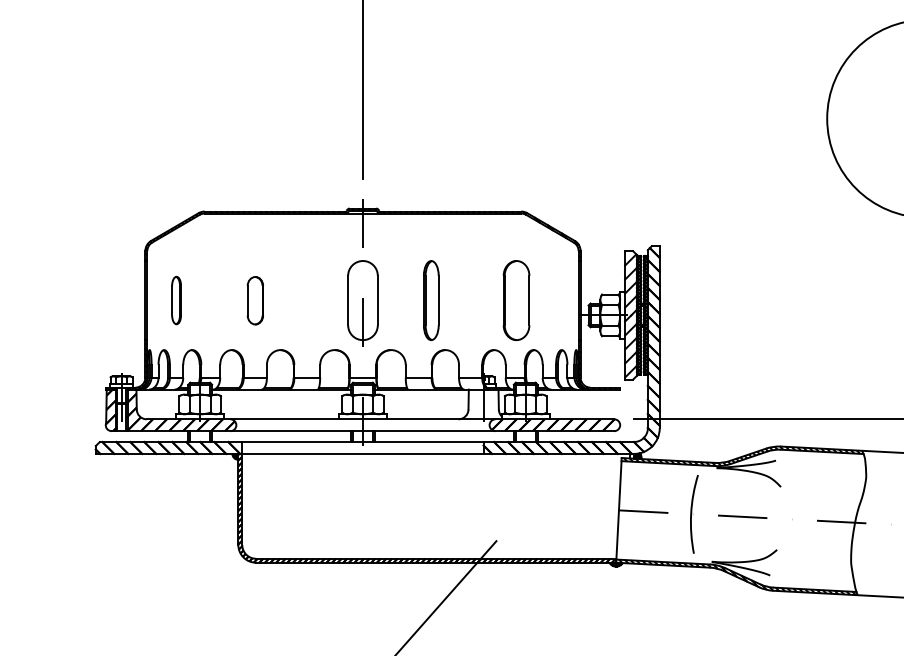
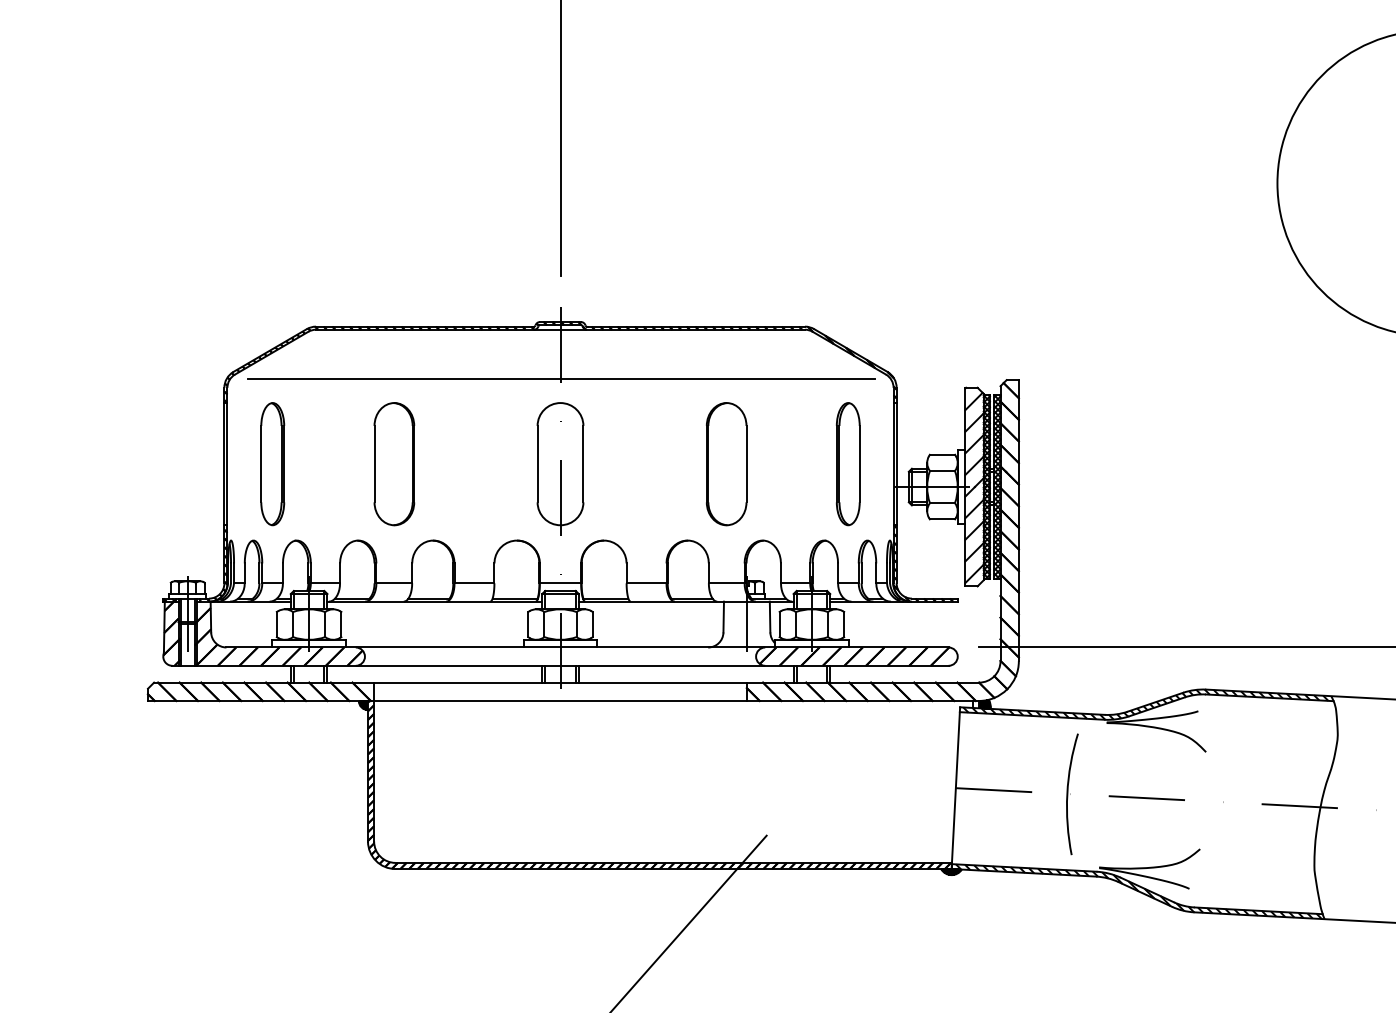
line: (363, 245) -> (561, 379), added
part: (176, 300) -> (272, 464), size x1.67
part: (255, 300) -> (394, 464), size x1.67
part: (431, 300) -> (848, 464), moved
part: (516, 300) -> (726, 464), moved

